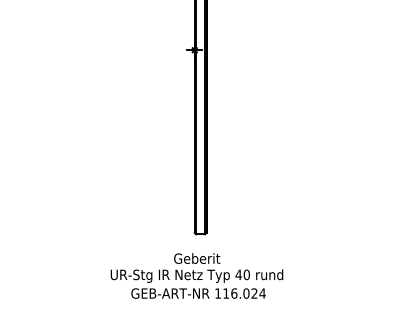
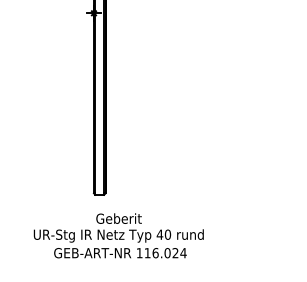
text: (196, 275) -> (118, 235), moved

